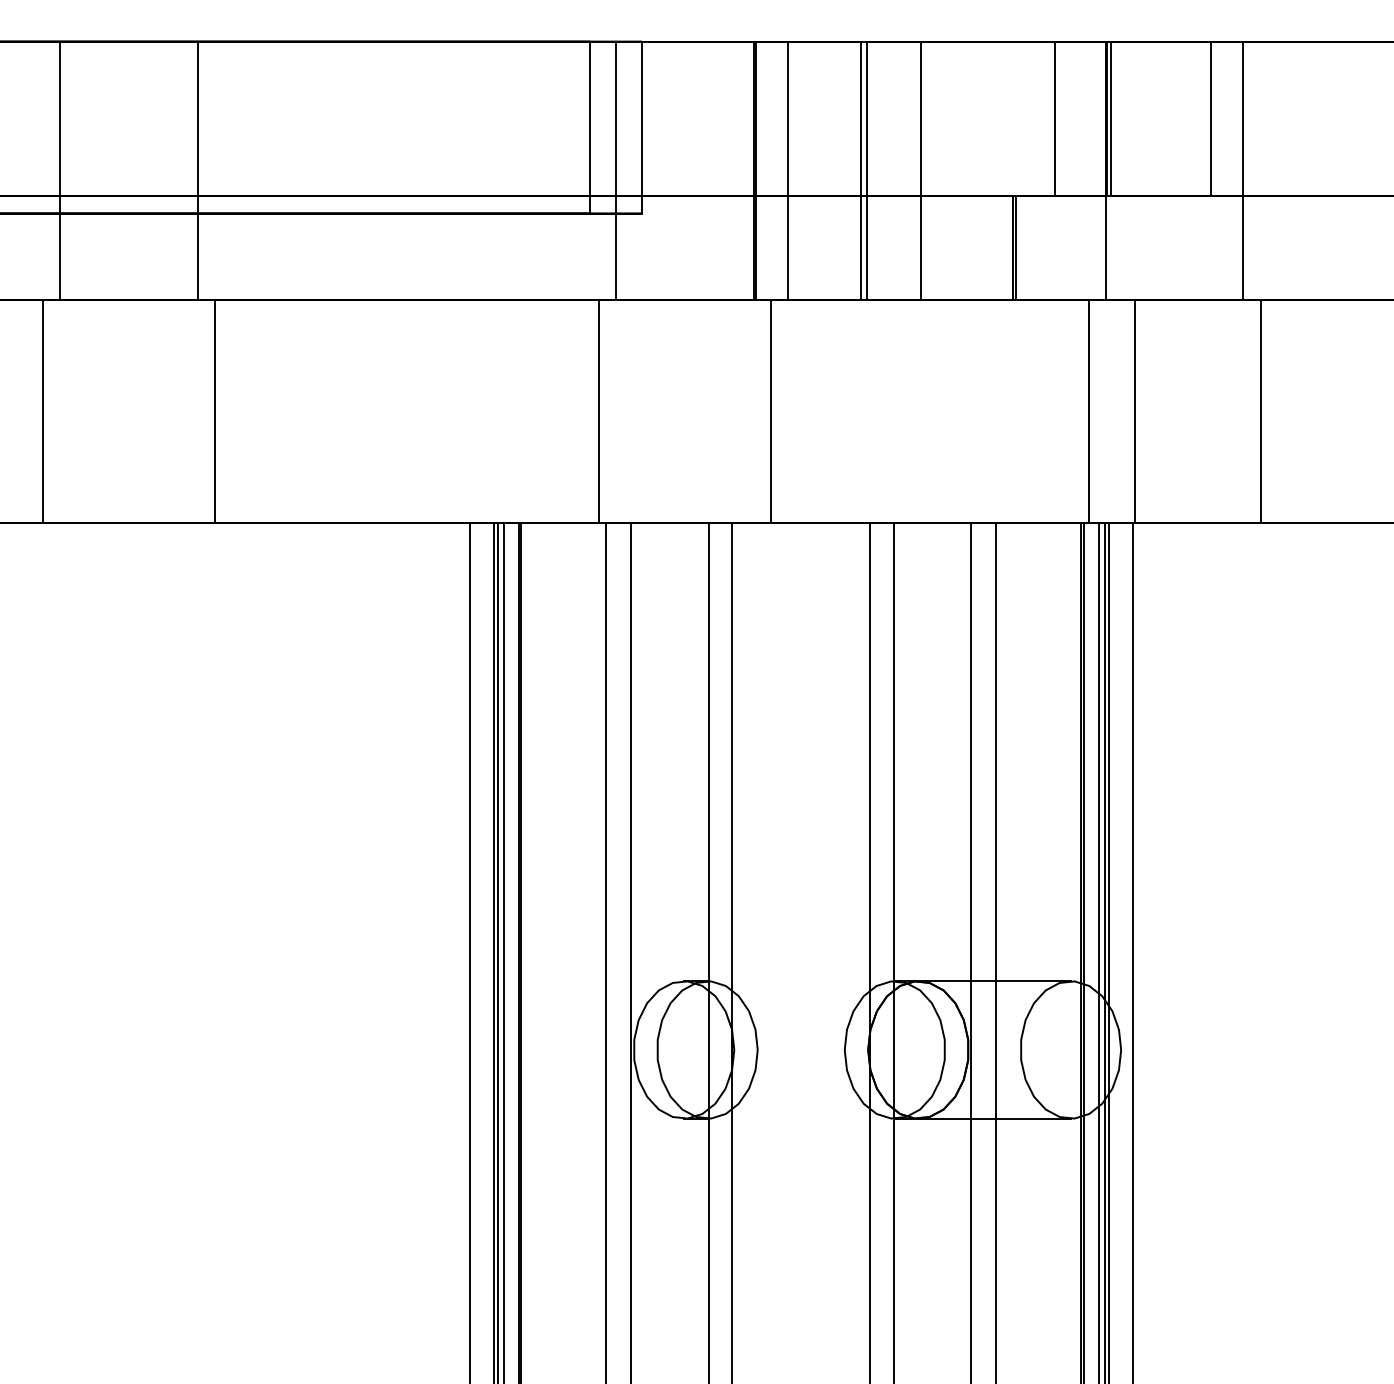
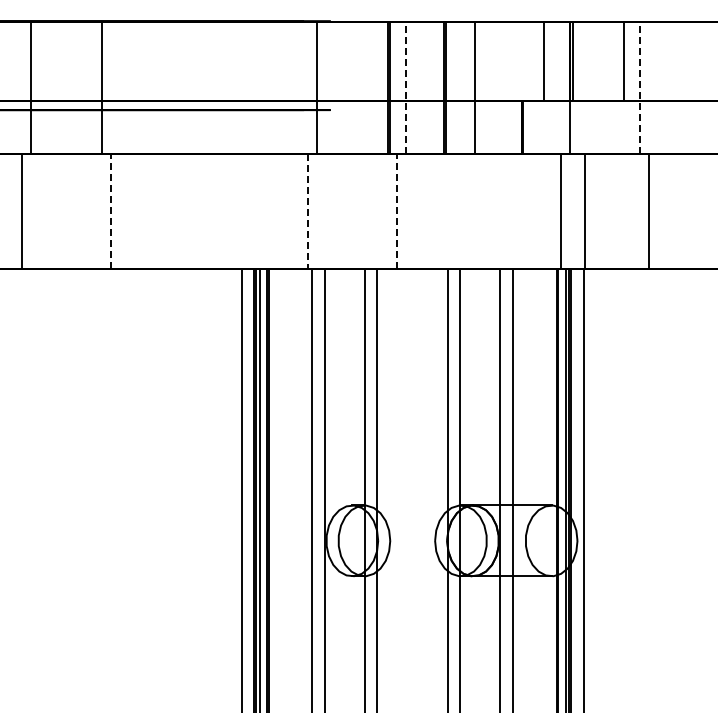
line: (589, 127) -> (303, 65), removed
line: (641, 127) -> (330, 65), removed
line: (787, 169) -> (405, 87), solid -> dashed
line: (1243, 169) -> (640, 87), solid -> dashed
line: (214, 410) -> (110, 211), solid -> dashed
line: (598, 410) -> (308, 211), solid -> dashed
line: (769, 410) -> (396, 211), solid -> dashed

